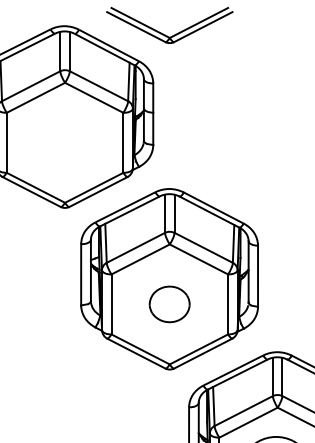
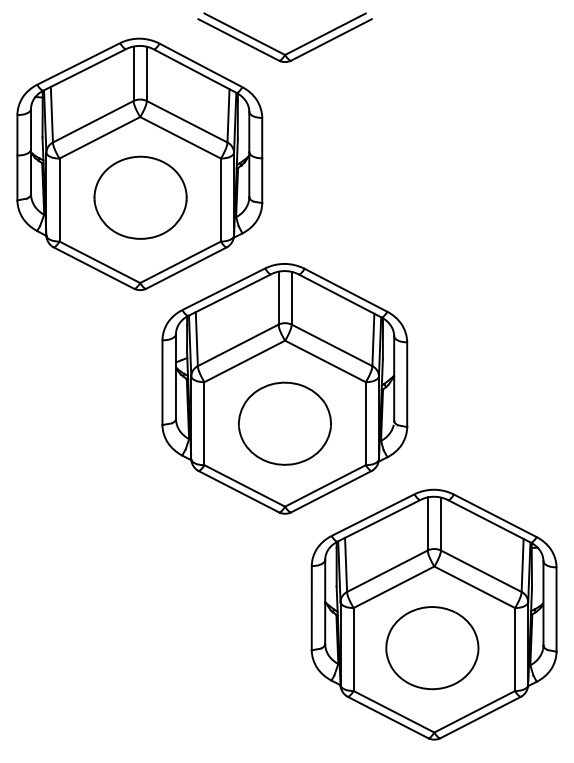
part: (65, 140) -> (140, 197), added
part: (169, 304) -> (284, 423), size x1.67

